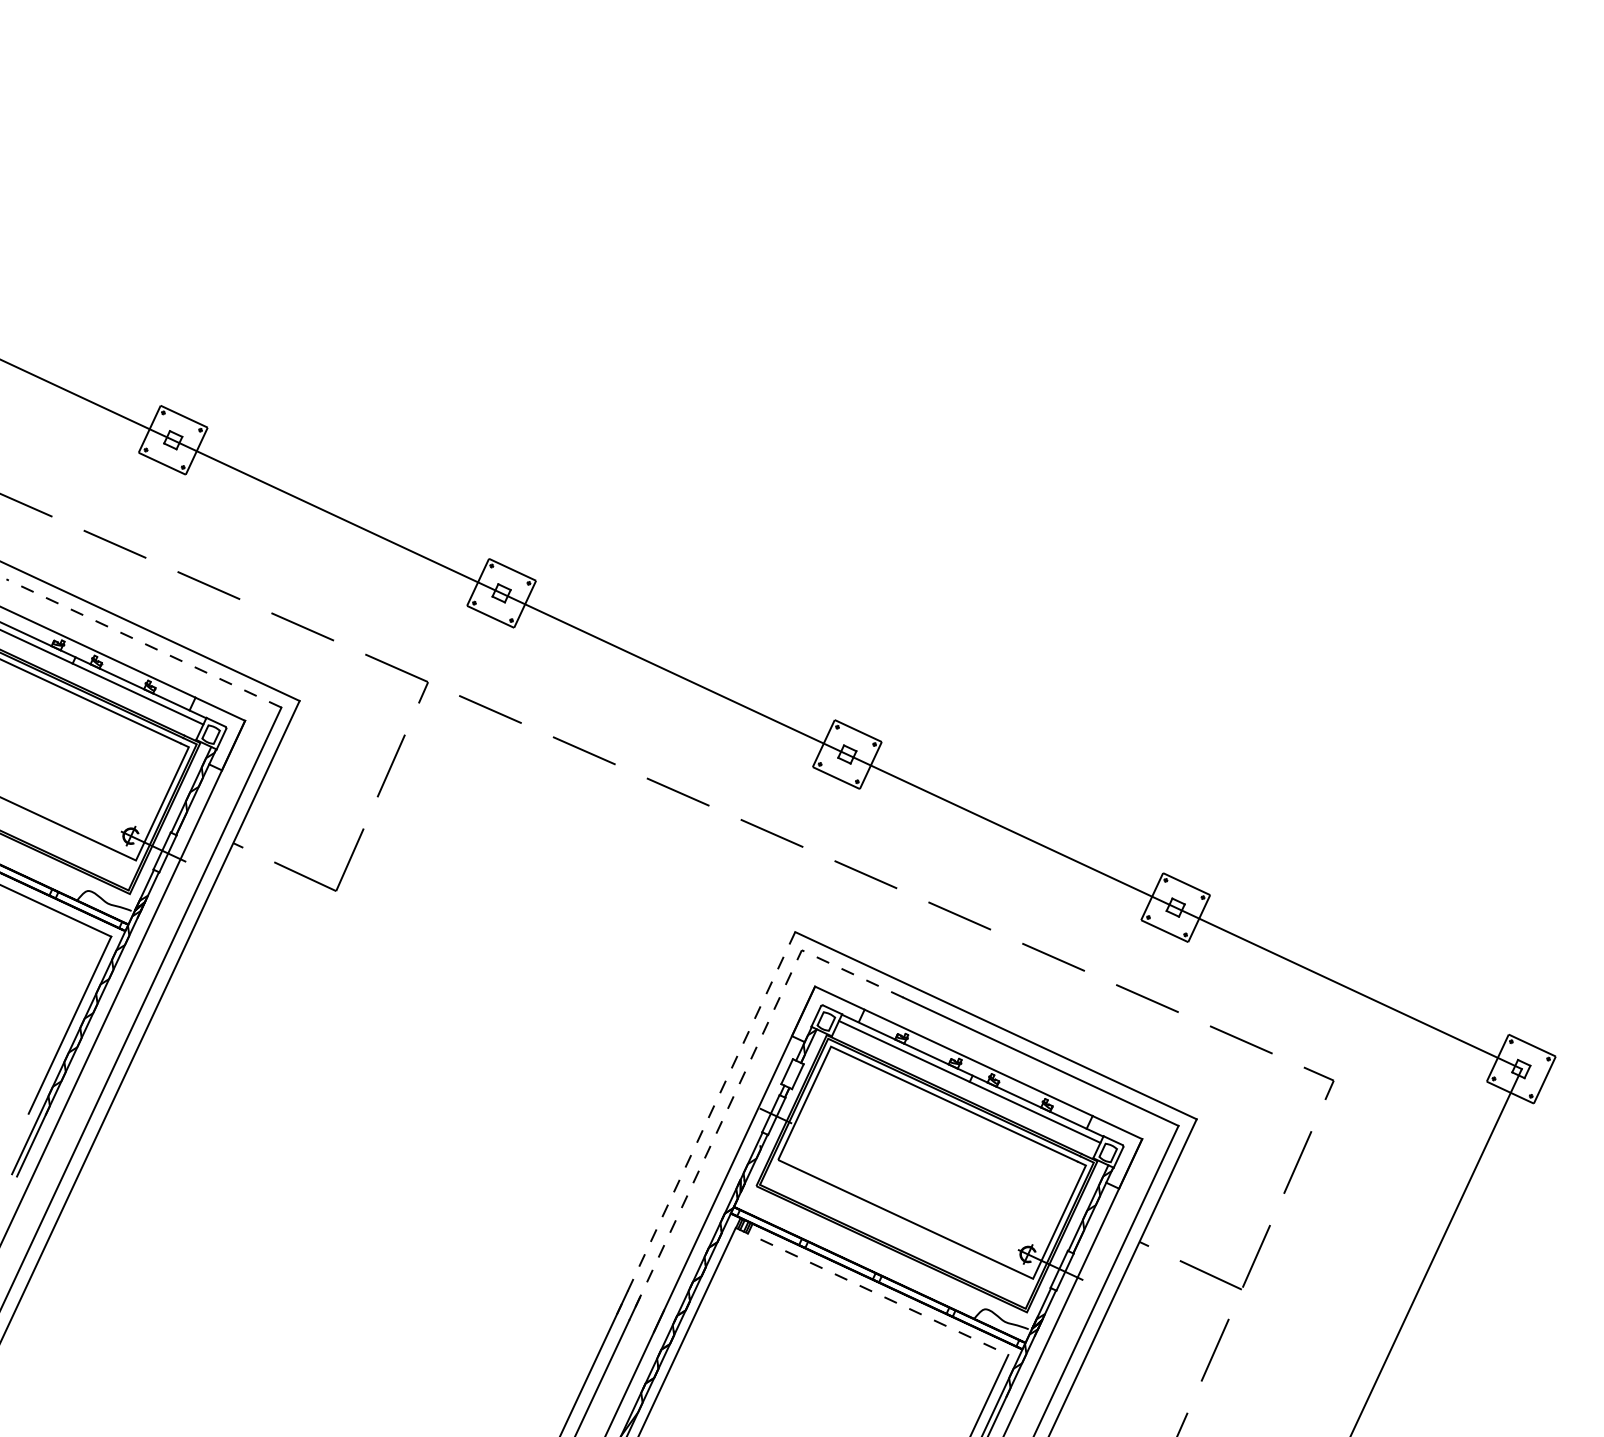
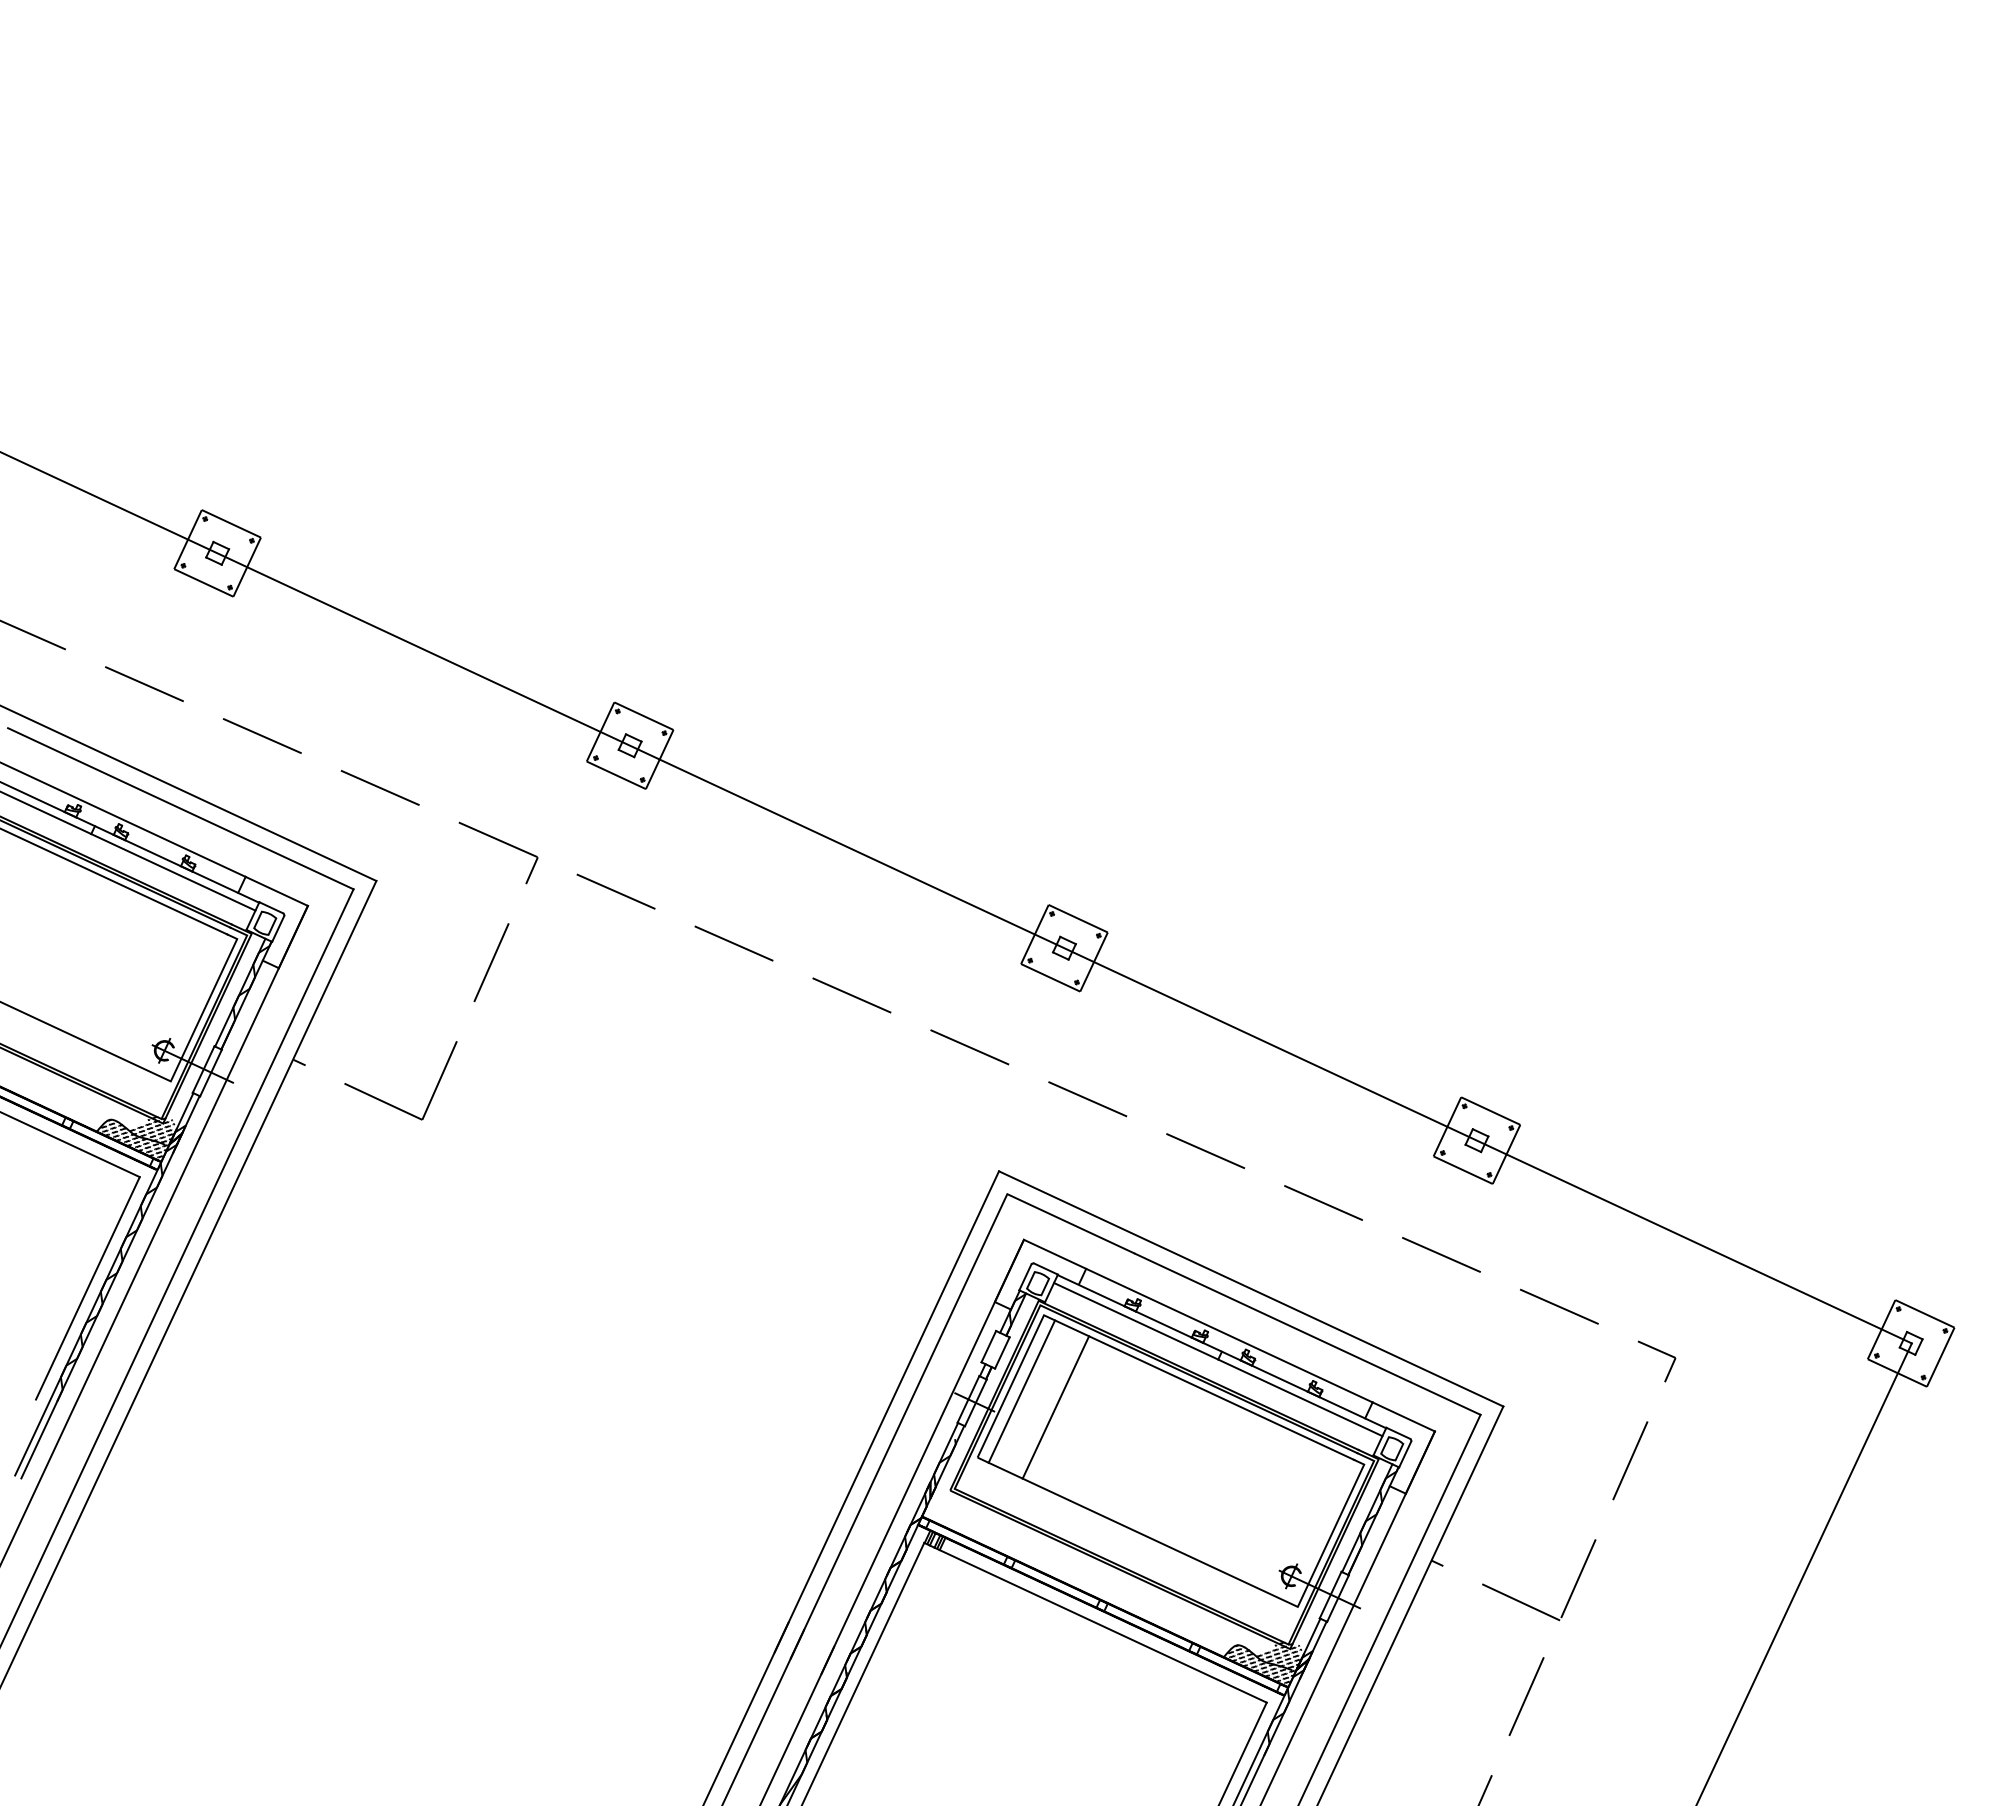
line: (143, 643) -> (180, 808), dashed -> solid
hatch: (108, 905) -> (136, 1138), added
line: (739, 1084) -> (928, 1362), dashed -> solid
line: (813, 1107) -> (1021, 1391), added
line: (840, 1120) -> (1055, 1407), added
line: (705, 1124) -> (886, 1412), dashed -> solid
line: (872, 1291) -> (1095, 1622), dashed -> solid
hatch: (1005, 1324) -> (1263, 1664), added

